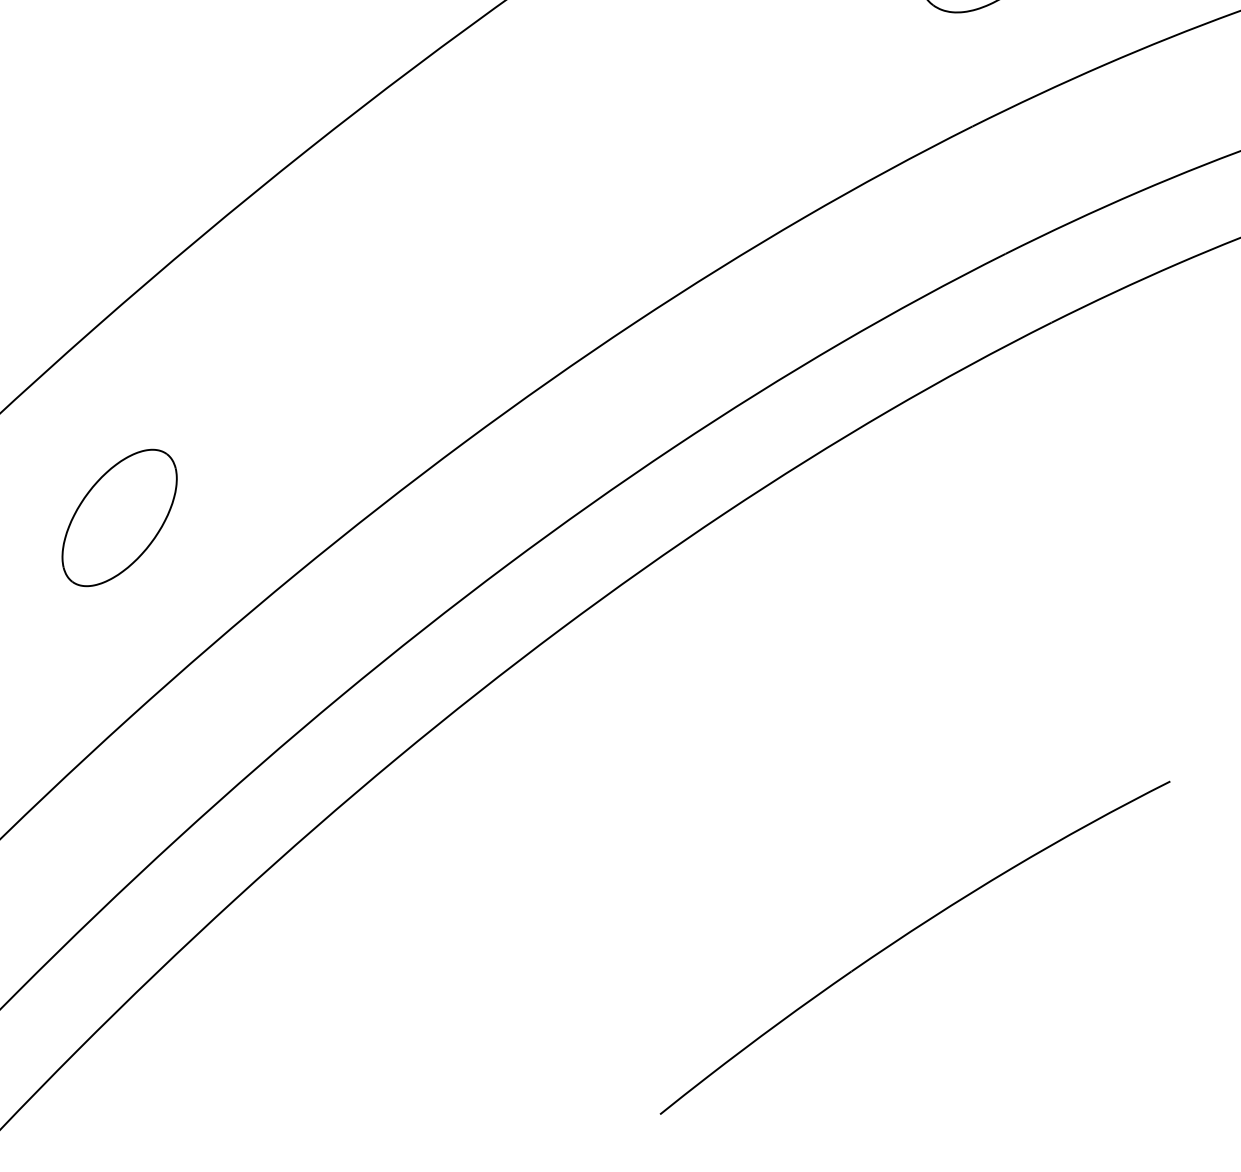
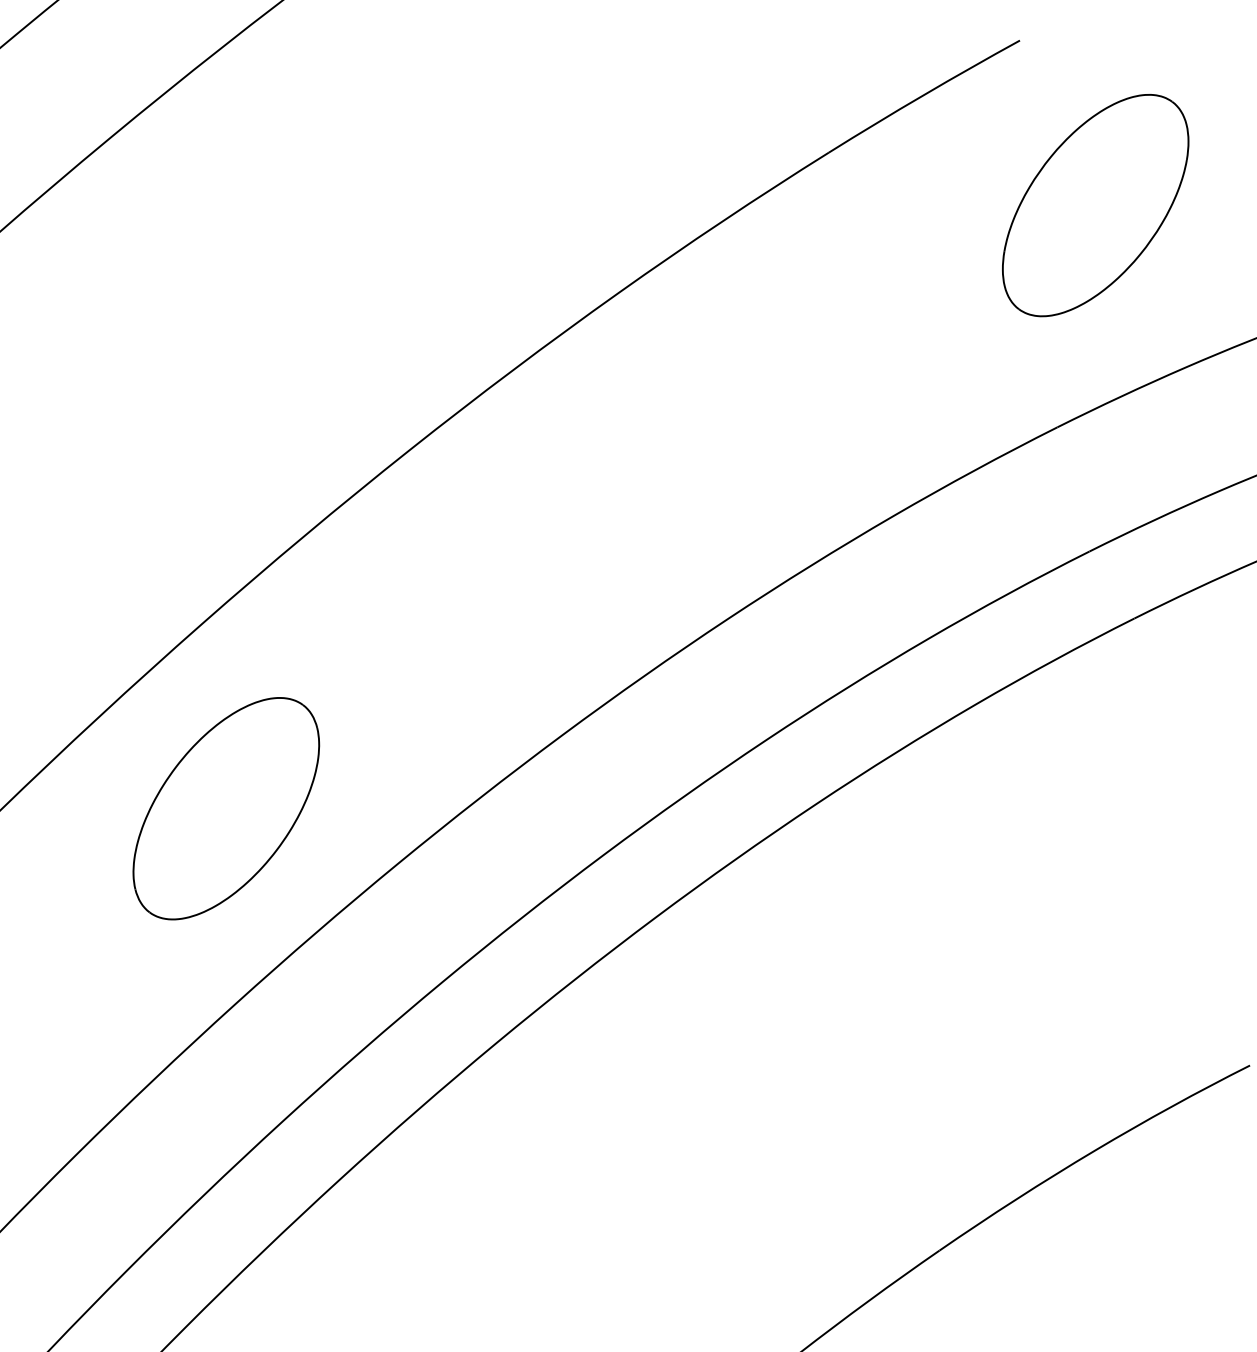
part: (119, 517) -> (226, 808), size x1.67

